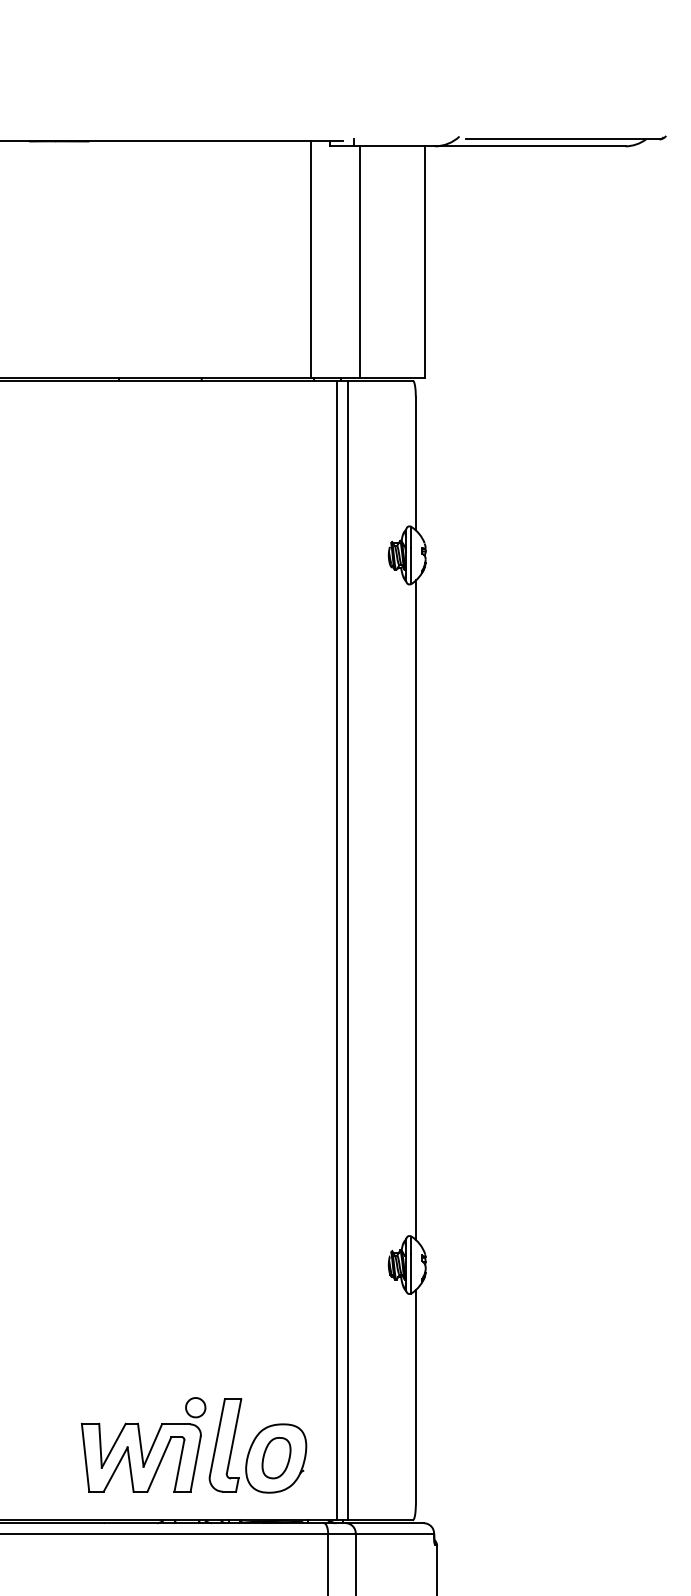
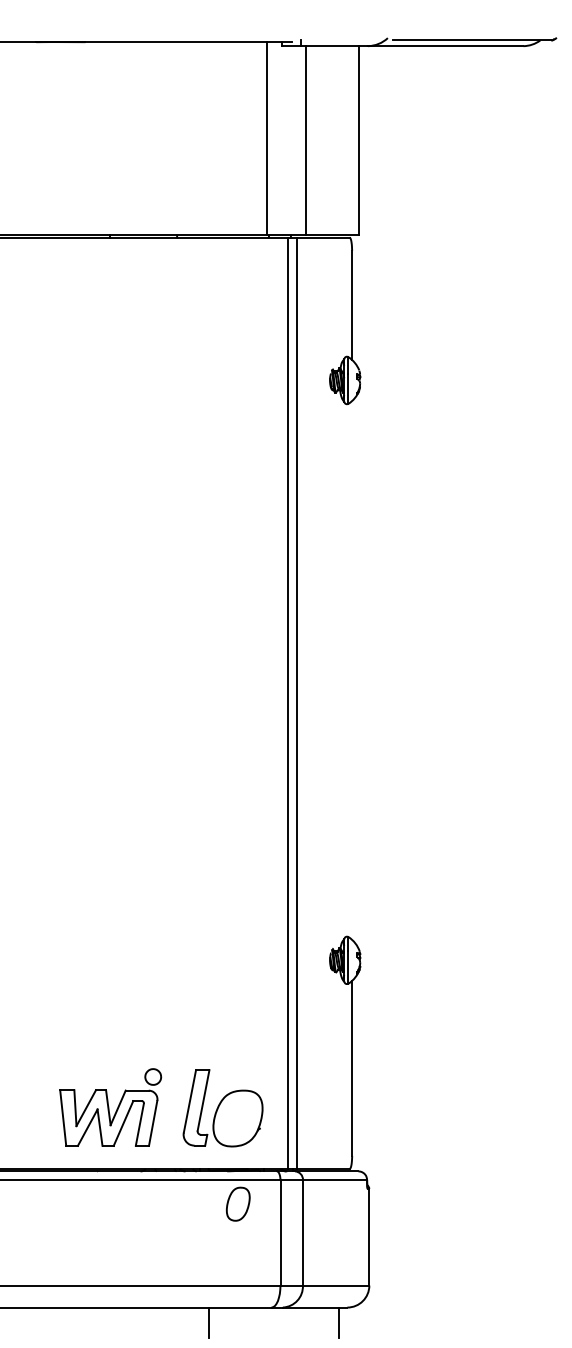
line: (416, 909) -> (352, 669), removed
part: (143, 1445) -> (110, 1107), moved
part: (275, 1457) -> (237, 1203), moved

